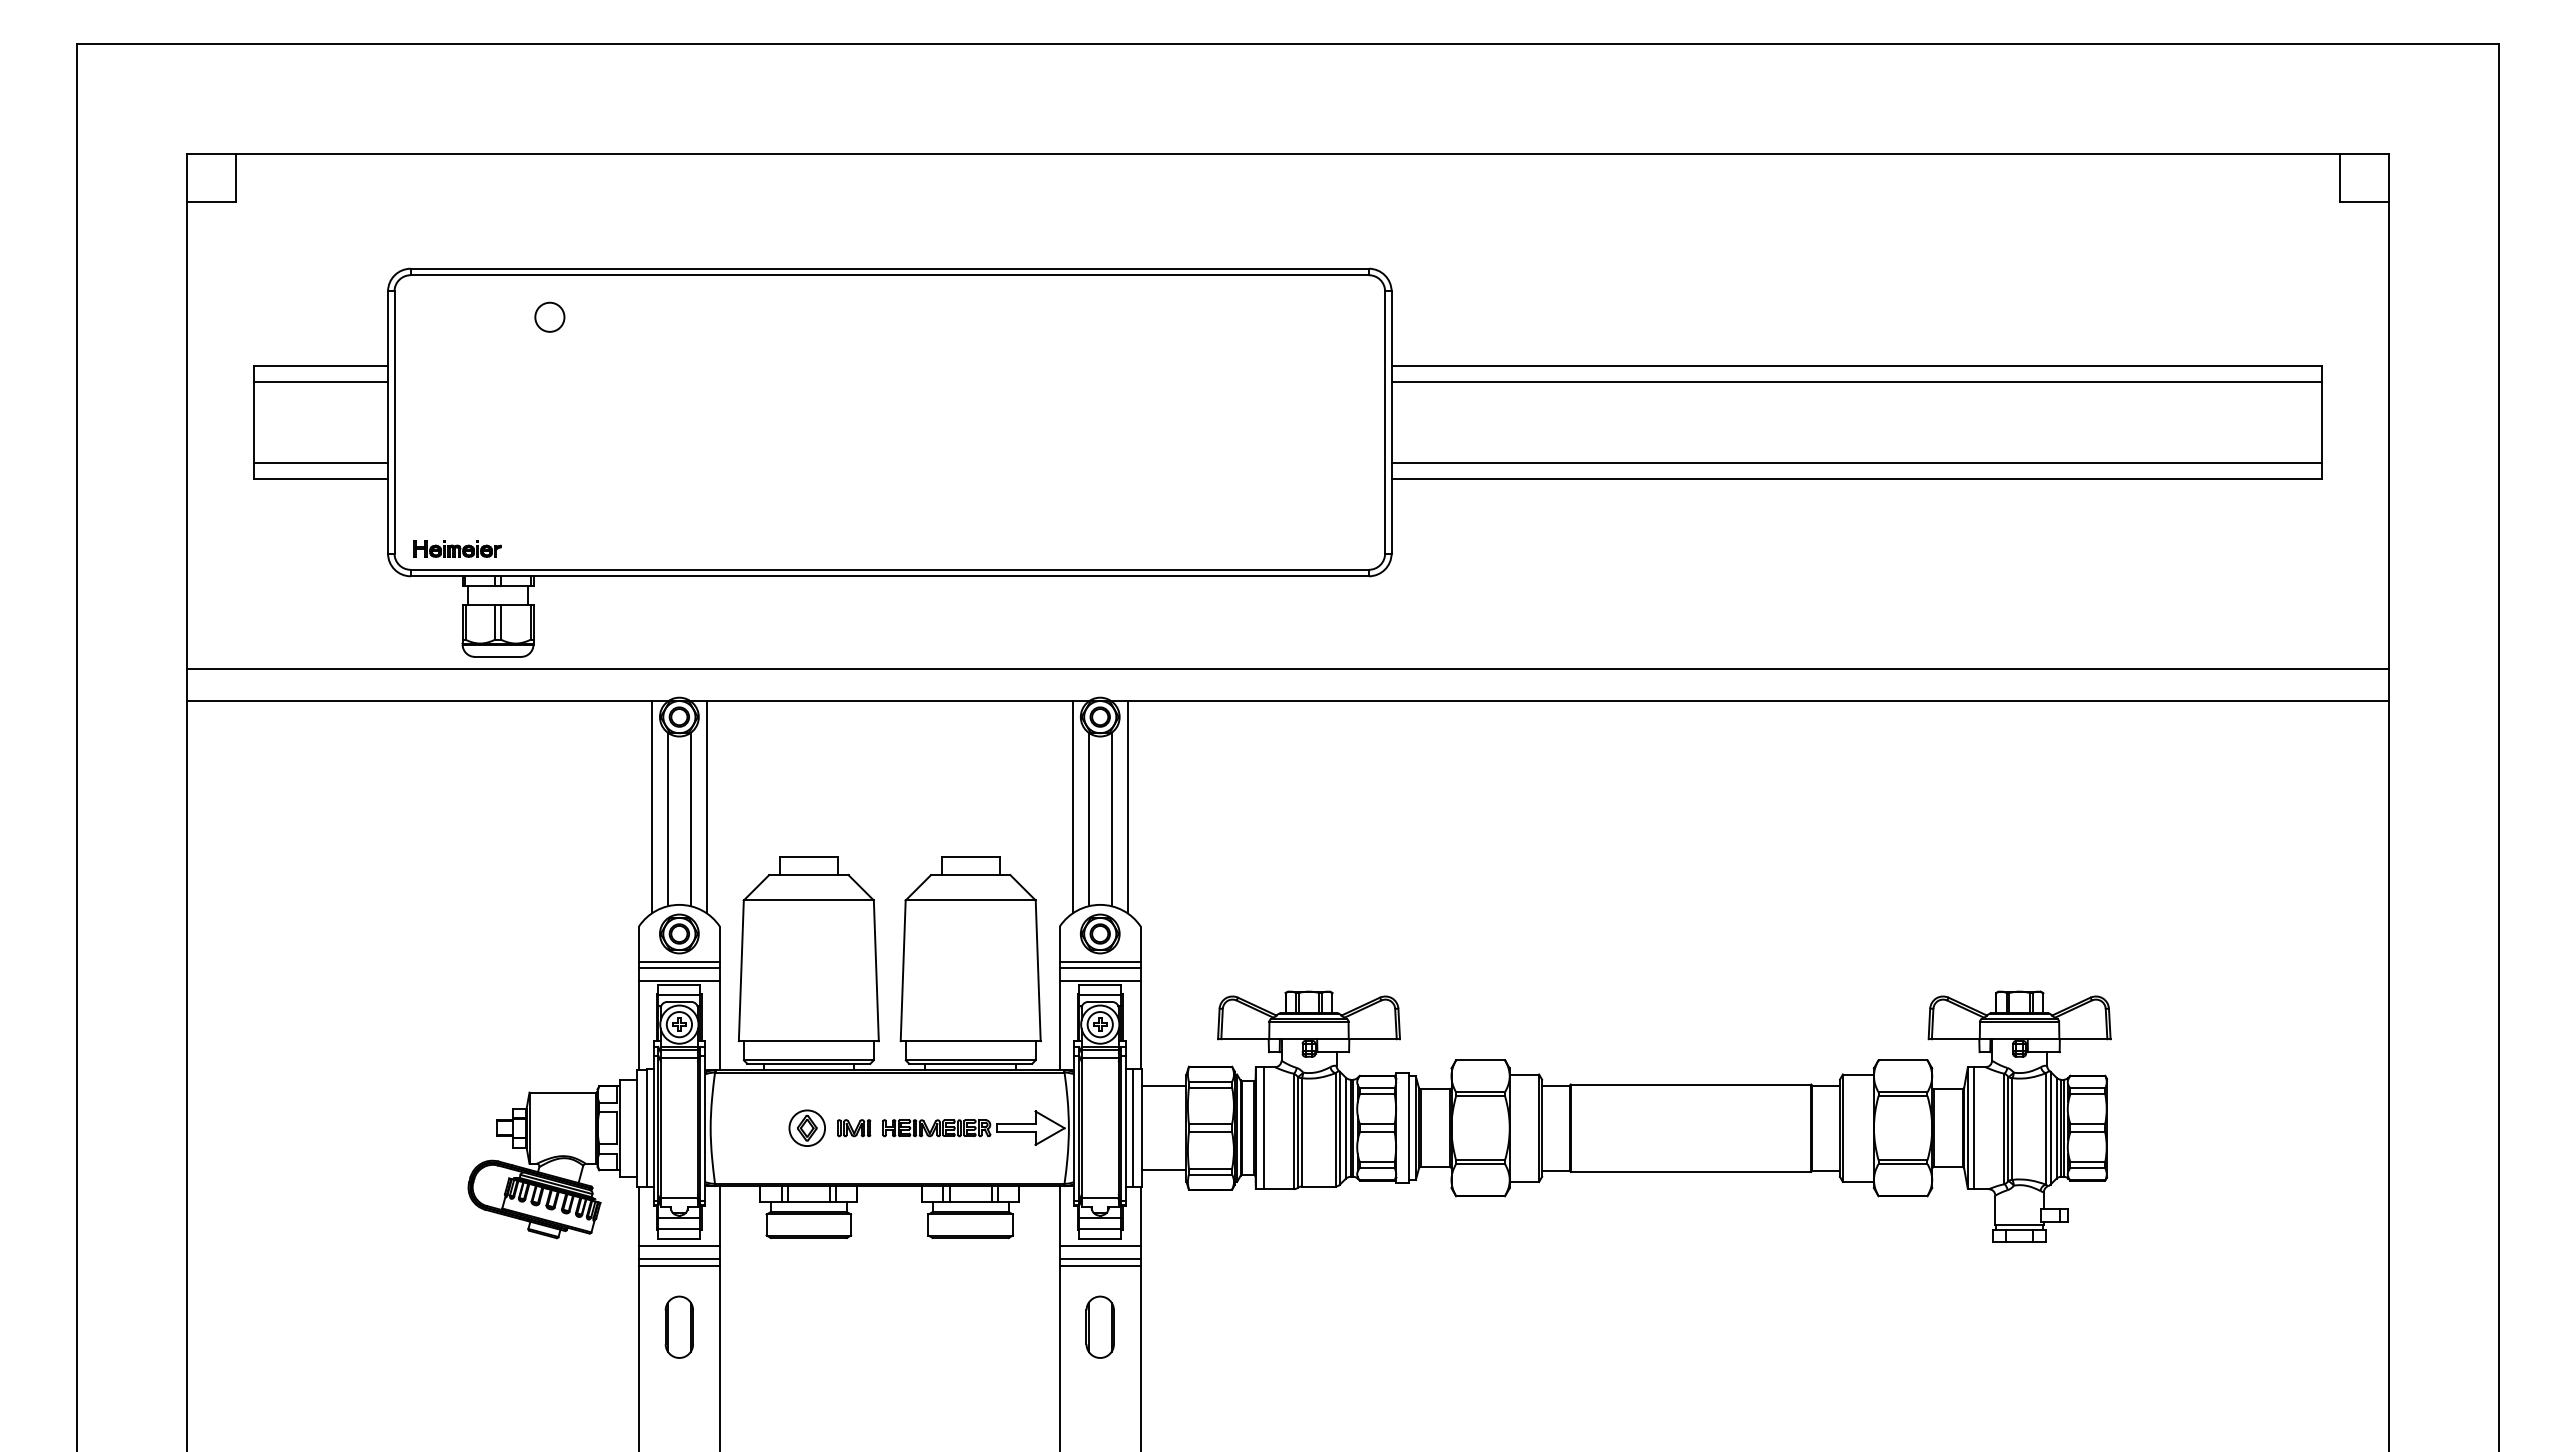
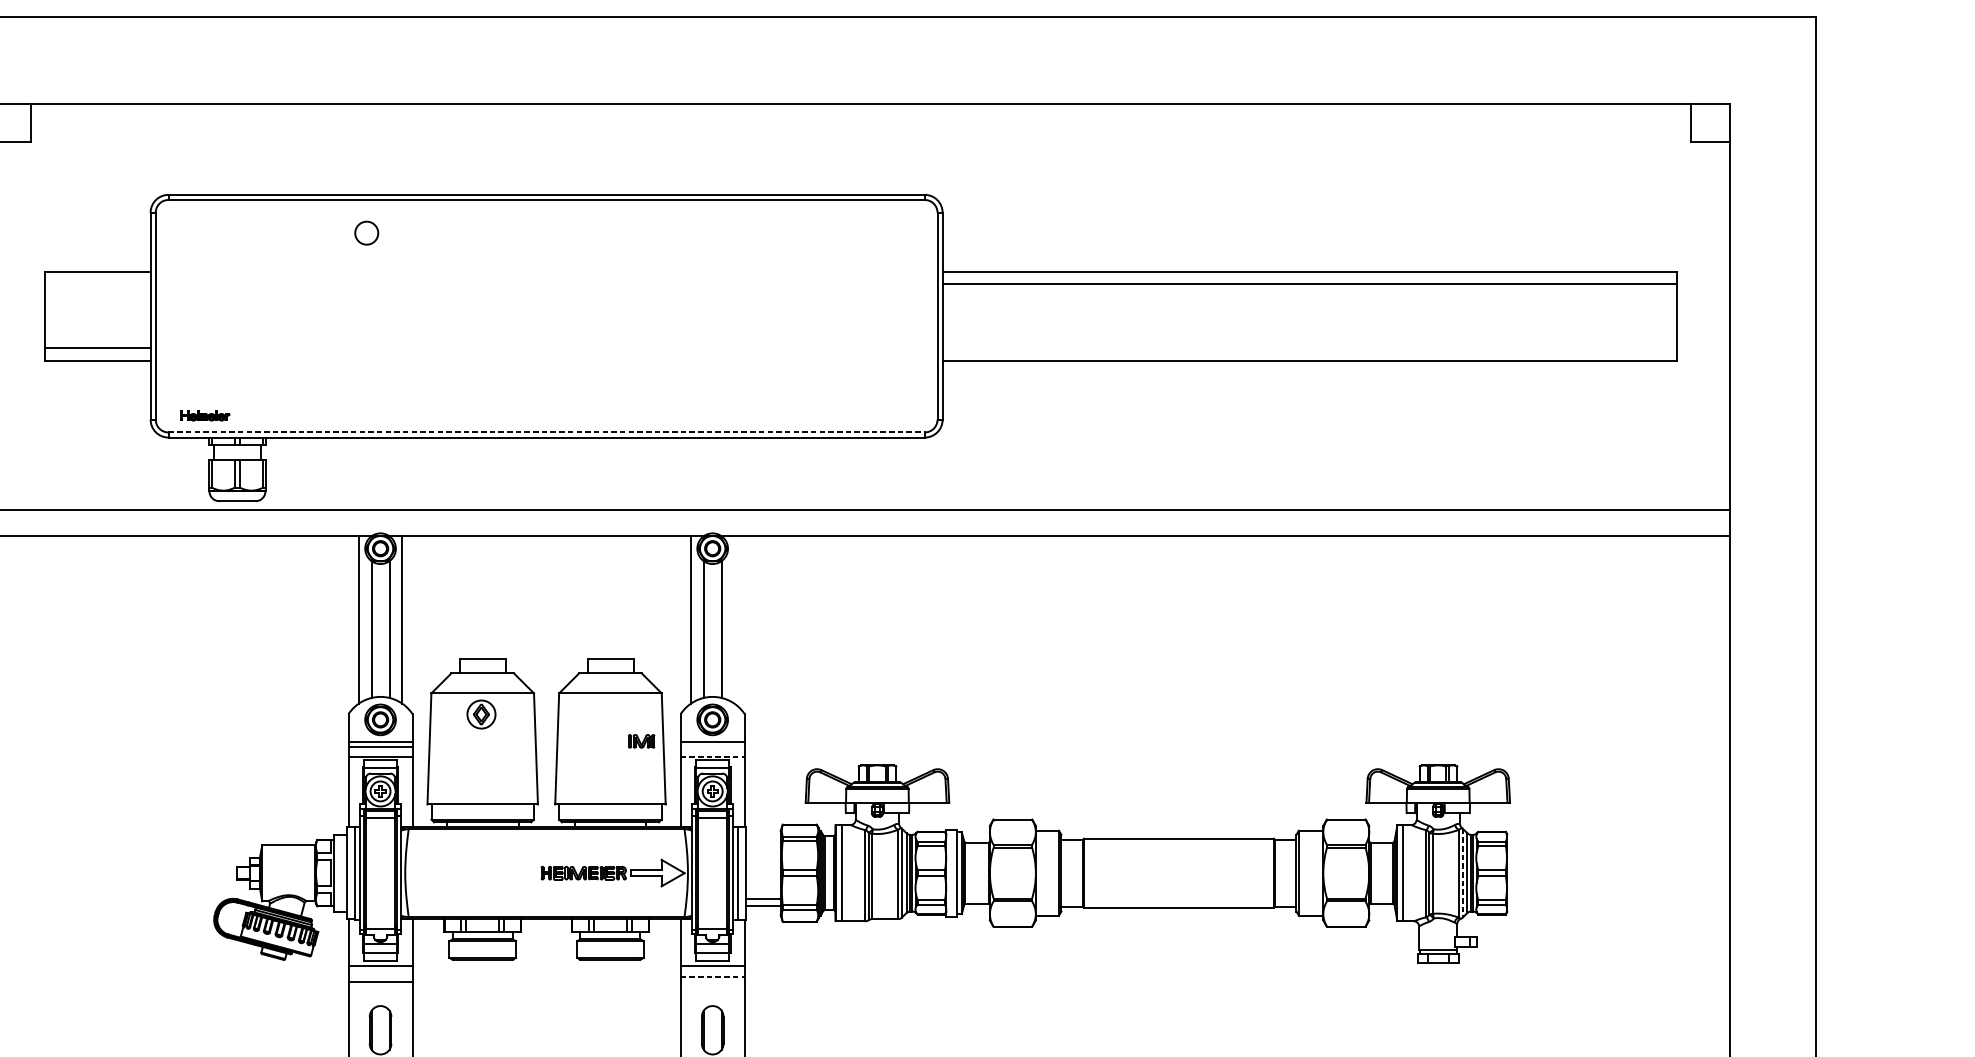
circle: (549, 316) -> (366, 232), moved
line: (320, 382) -> (97, 284), removed
line: (1856, 462) -> (1309, 347), removed
part: (457, 548) -> (205, 415), size x0.7
line: (890, 569) -> (547, 432), solid -> dashed
line: (1127, 806) -> (734, 619), removed
line: (1099, 968) -> (712, 747), removed
line: (1100, 980) -> (712, 756), solid -> dashed
line: (1164, 1086) -> (763, 899), moved
part: (806, 1127) -> (480, 713), moved
part: (854, 1128) -> (641, 741), moved
line: (2050, 1128) -> (1462, 873), solid -> dashed
line: (678, 1259) -> (379, 976), removed
line: (1100, 1259) -> (712, 976), solid -> dashed
line: (1099, 1265) -> (712, 981), removed

